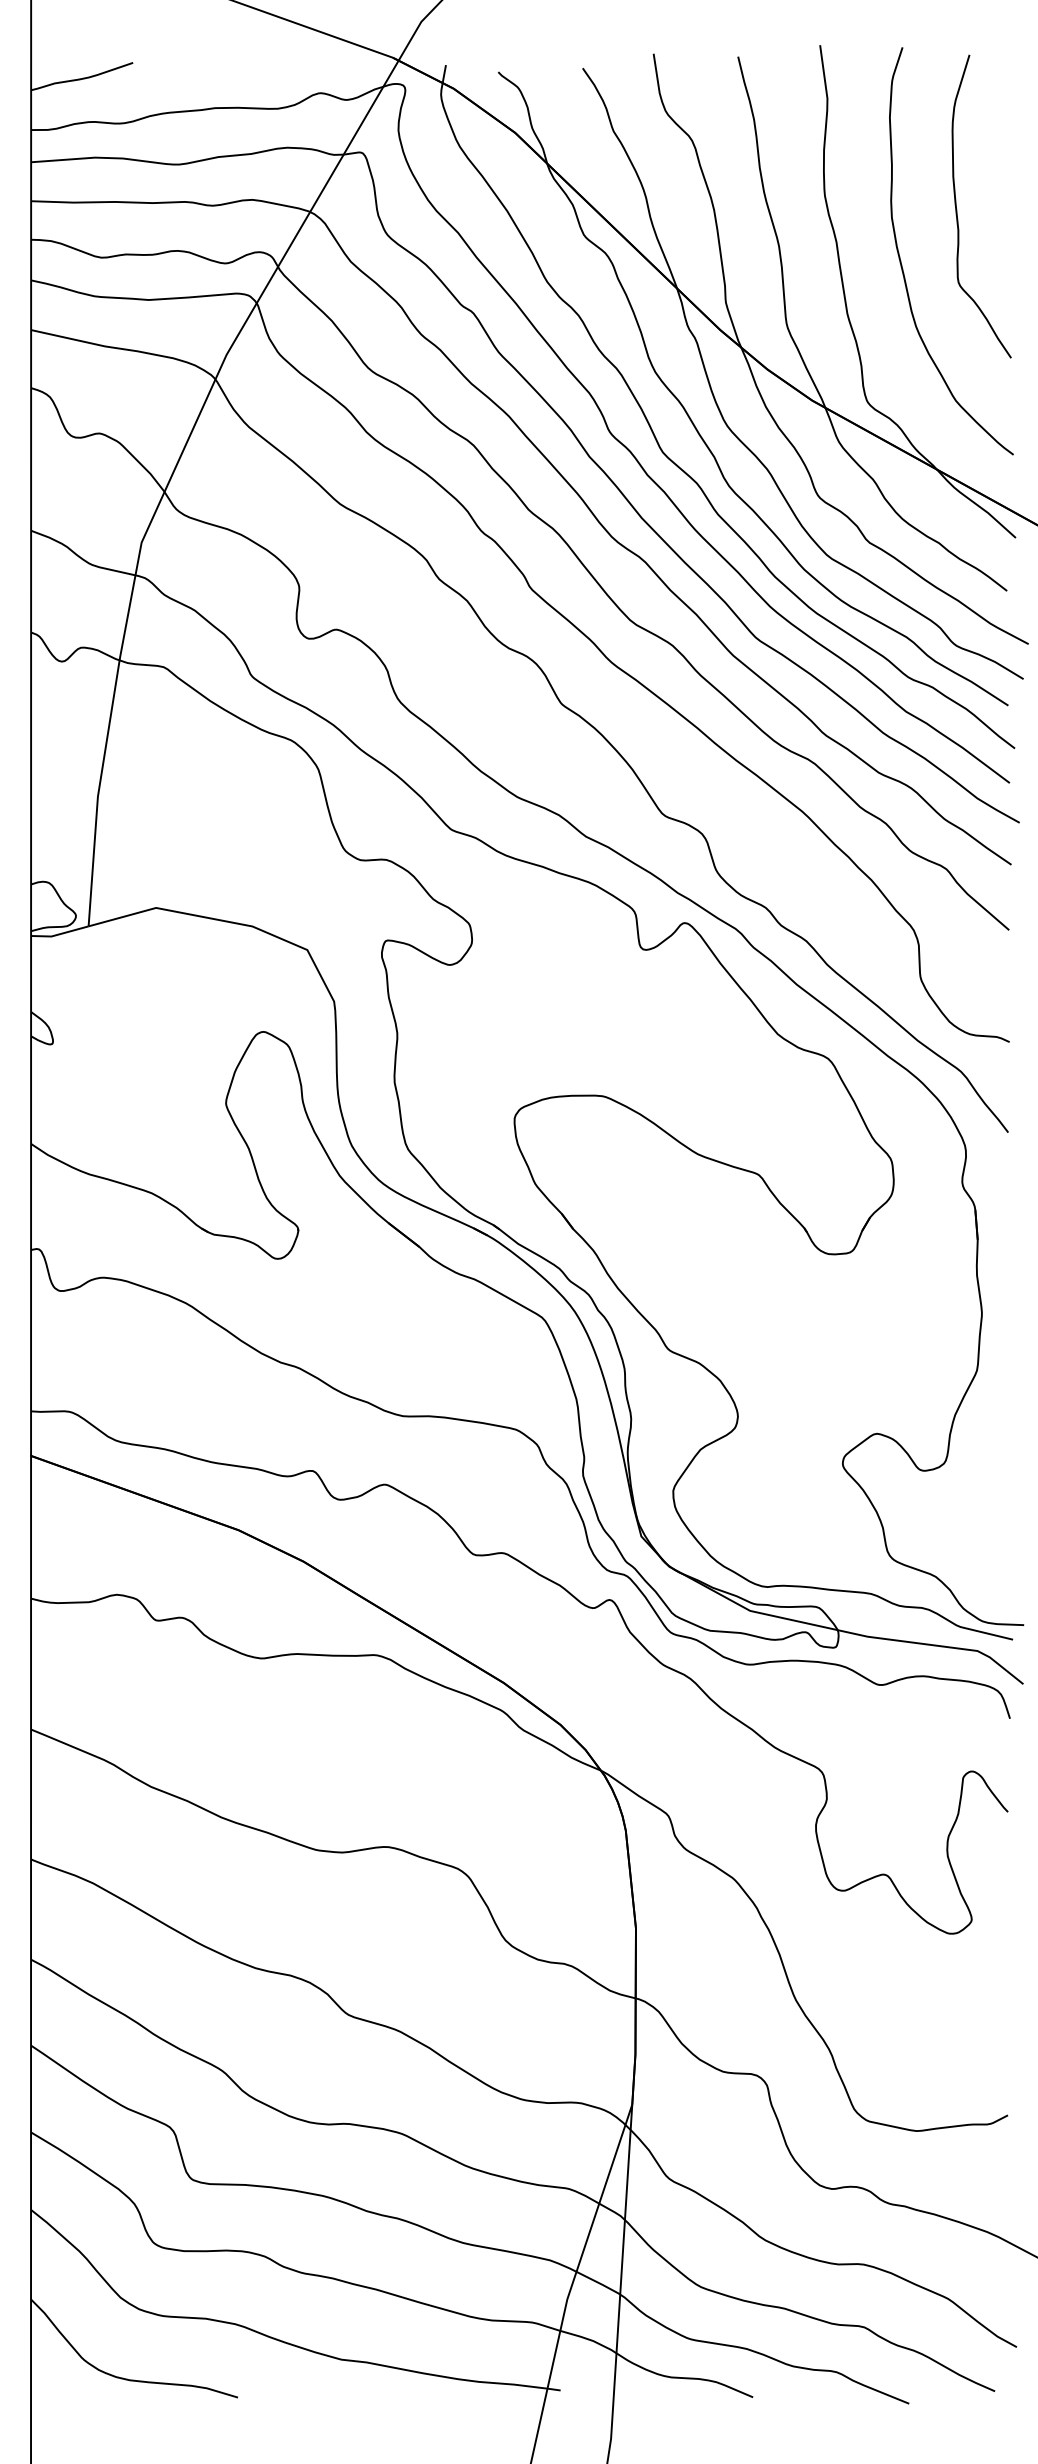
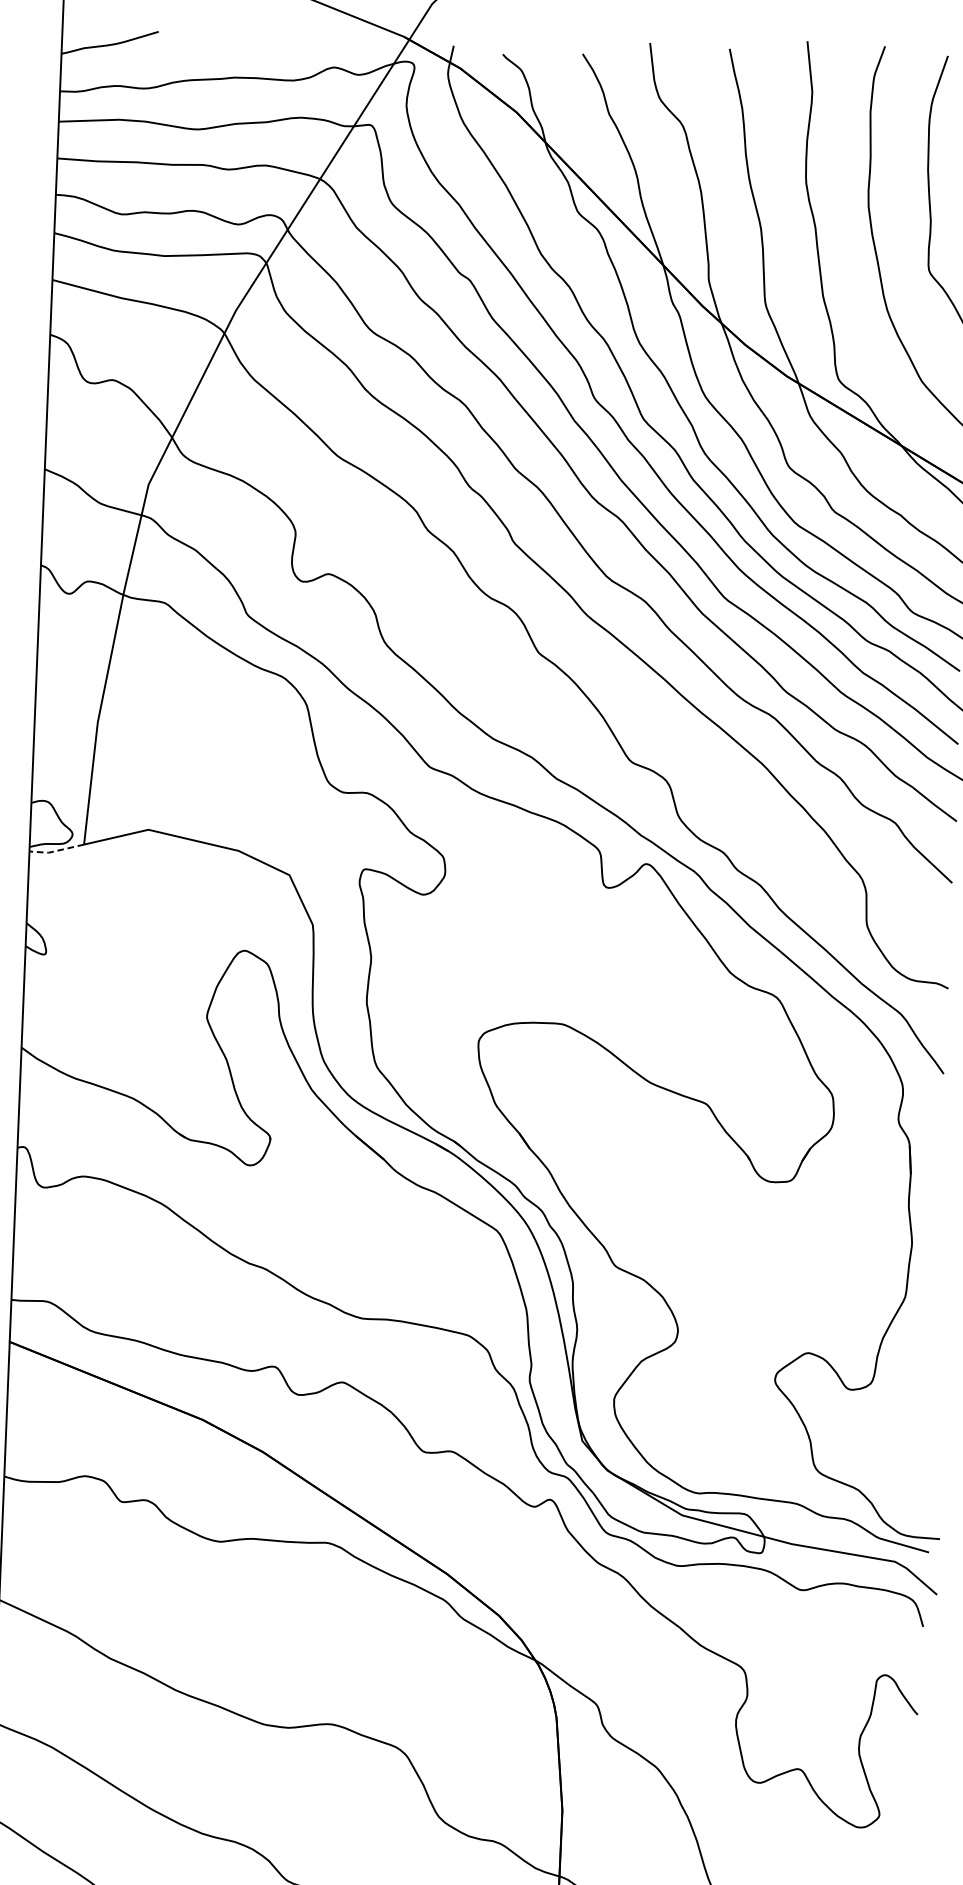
line: (59, 934) -> (56, 851), solid -> dashed

